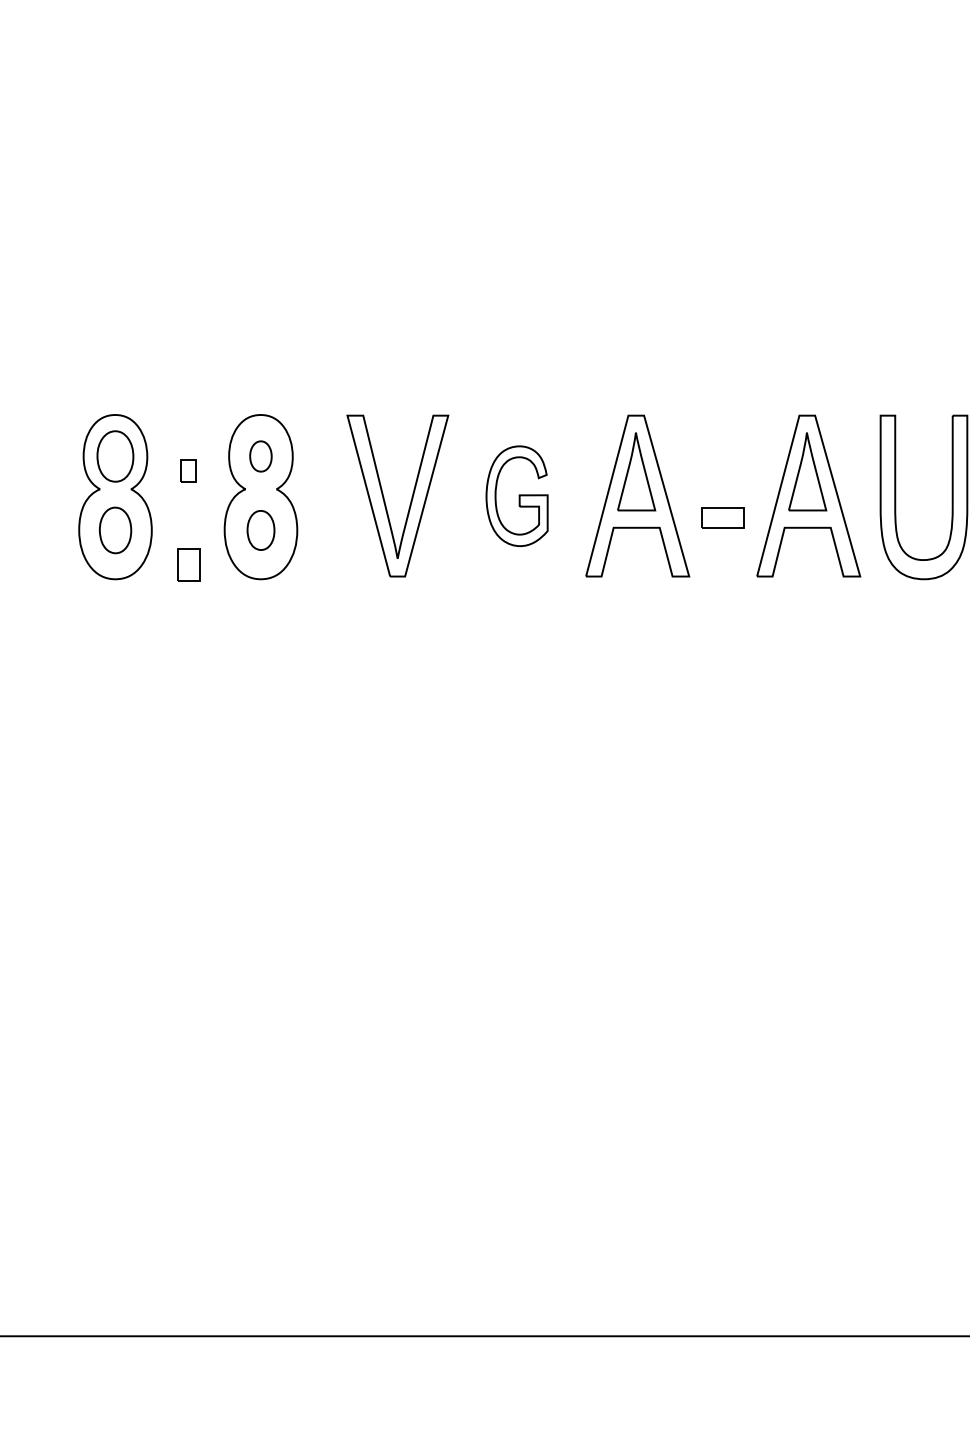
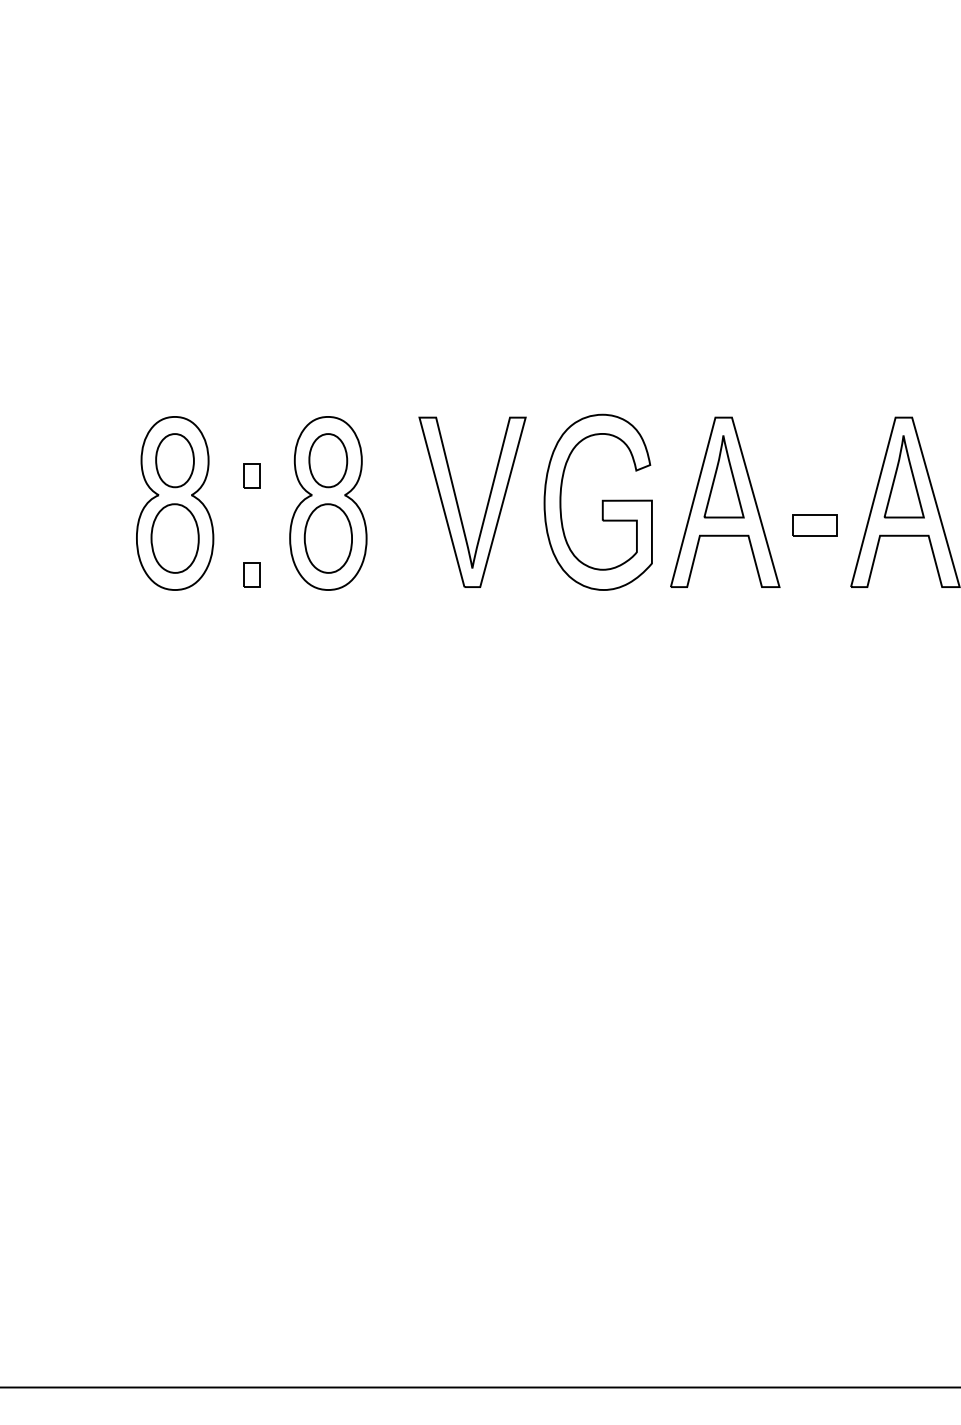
part: (260, 456) -> (327, 460), size x1.67
part: (516, 496) -> (597, 502), size x1.67
part: (115, 530) -> (175, 538), size x1.43
part: (260, 530) -> (327, 538), size x1.67
part: (188, 565) -> (252, 575), size x0.71

